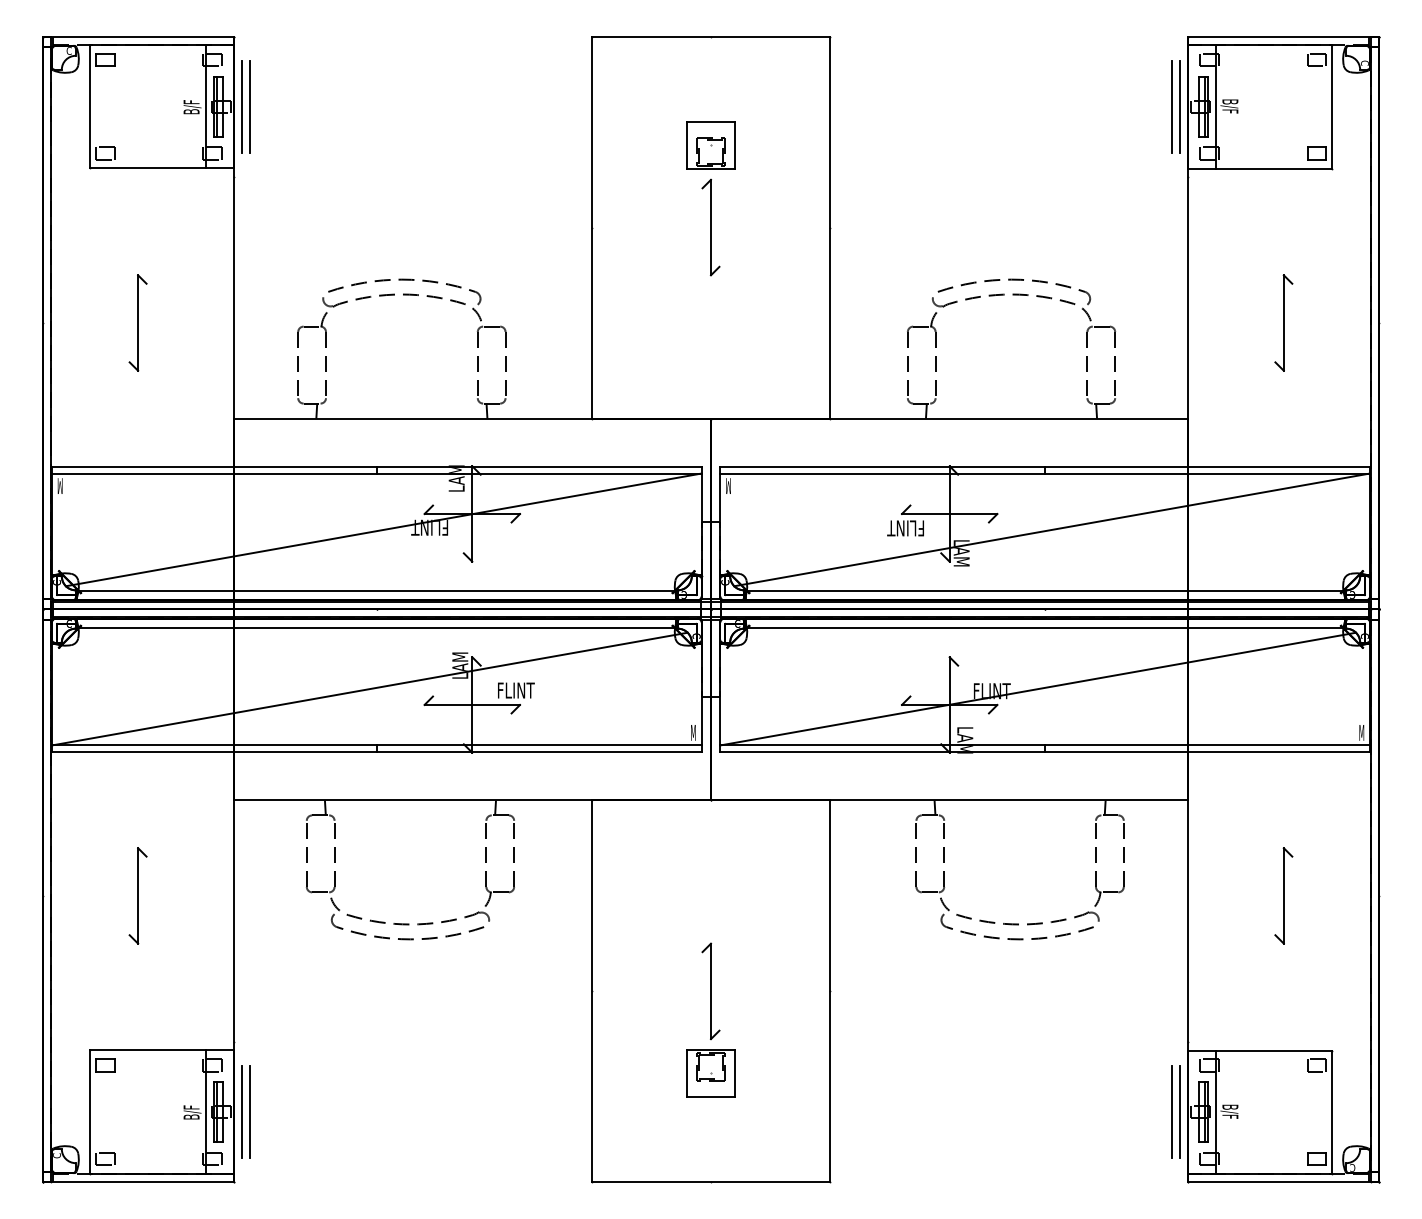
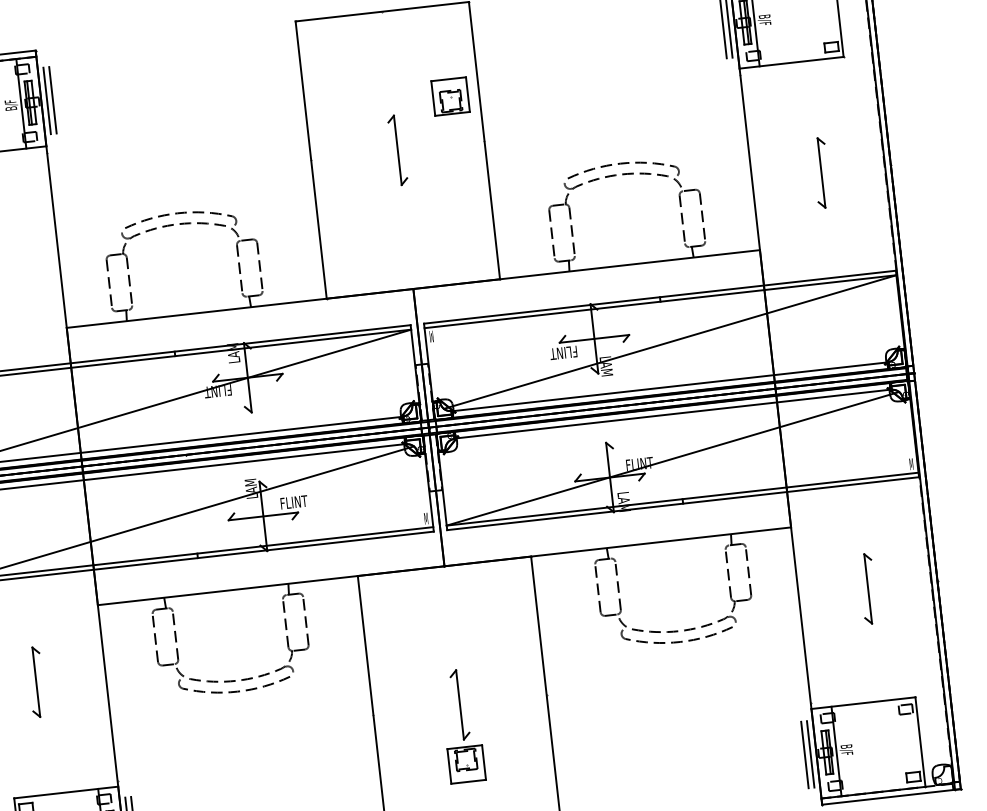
part: (710, 145) -> (450, 96), moved

